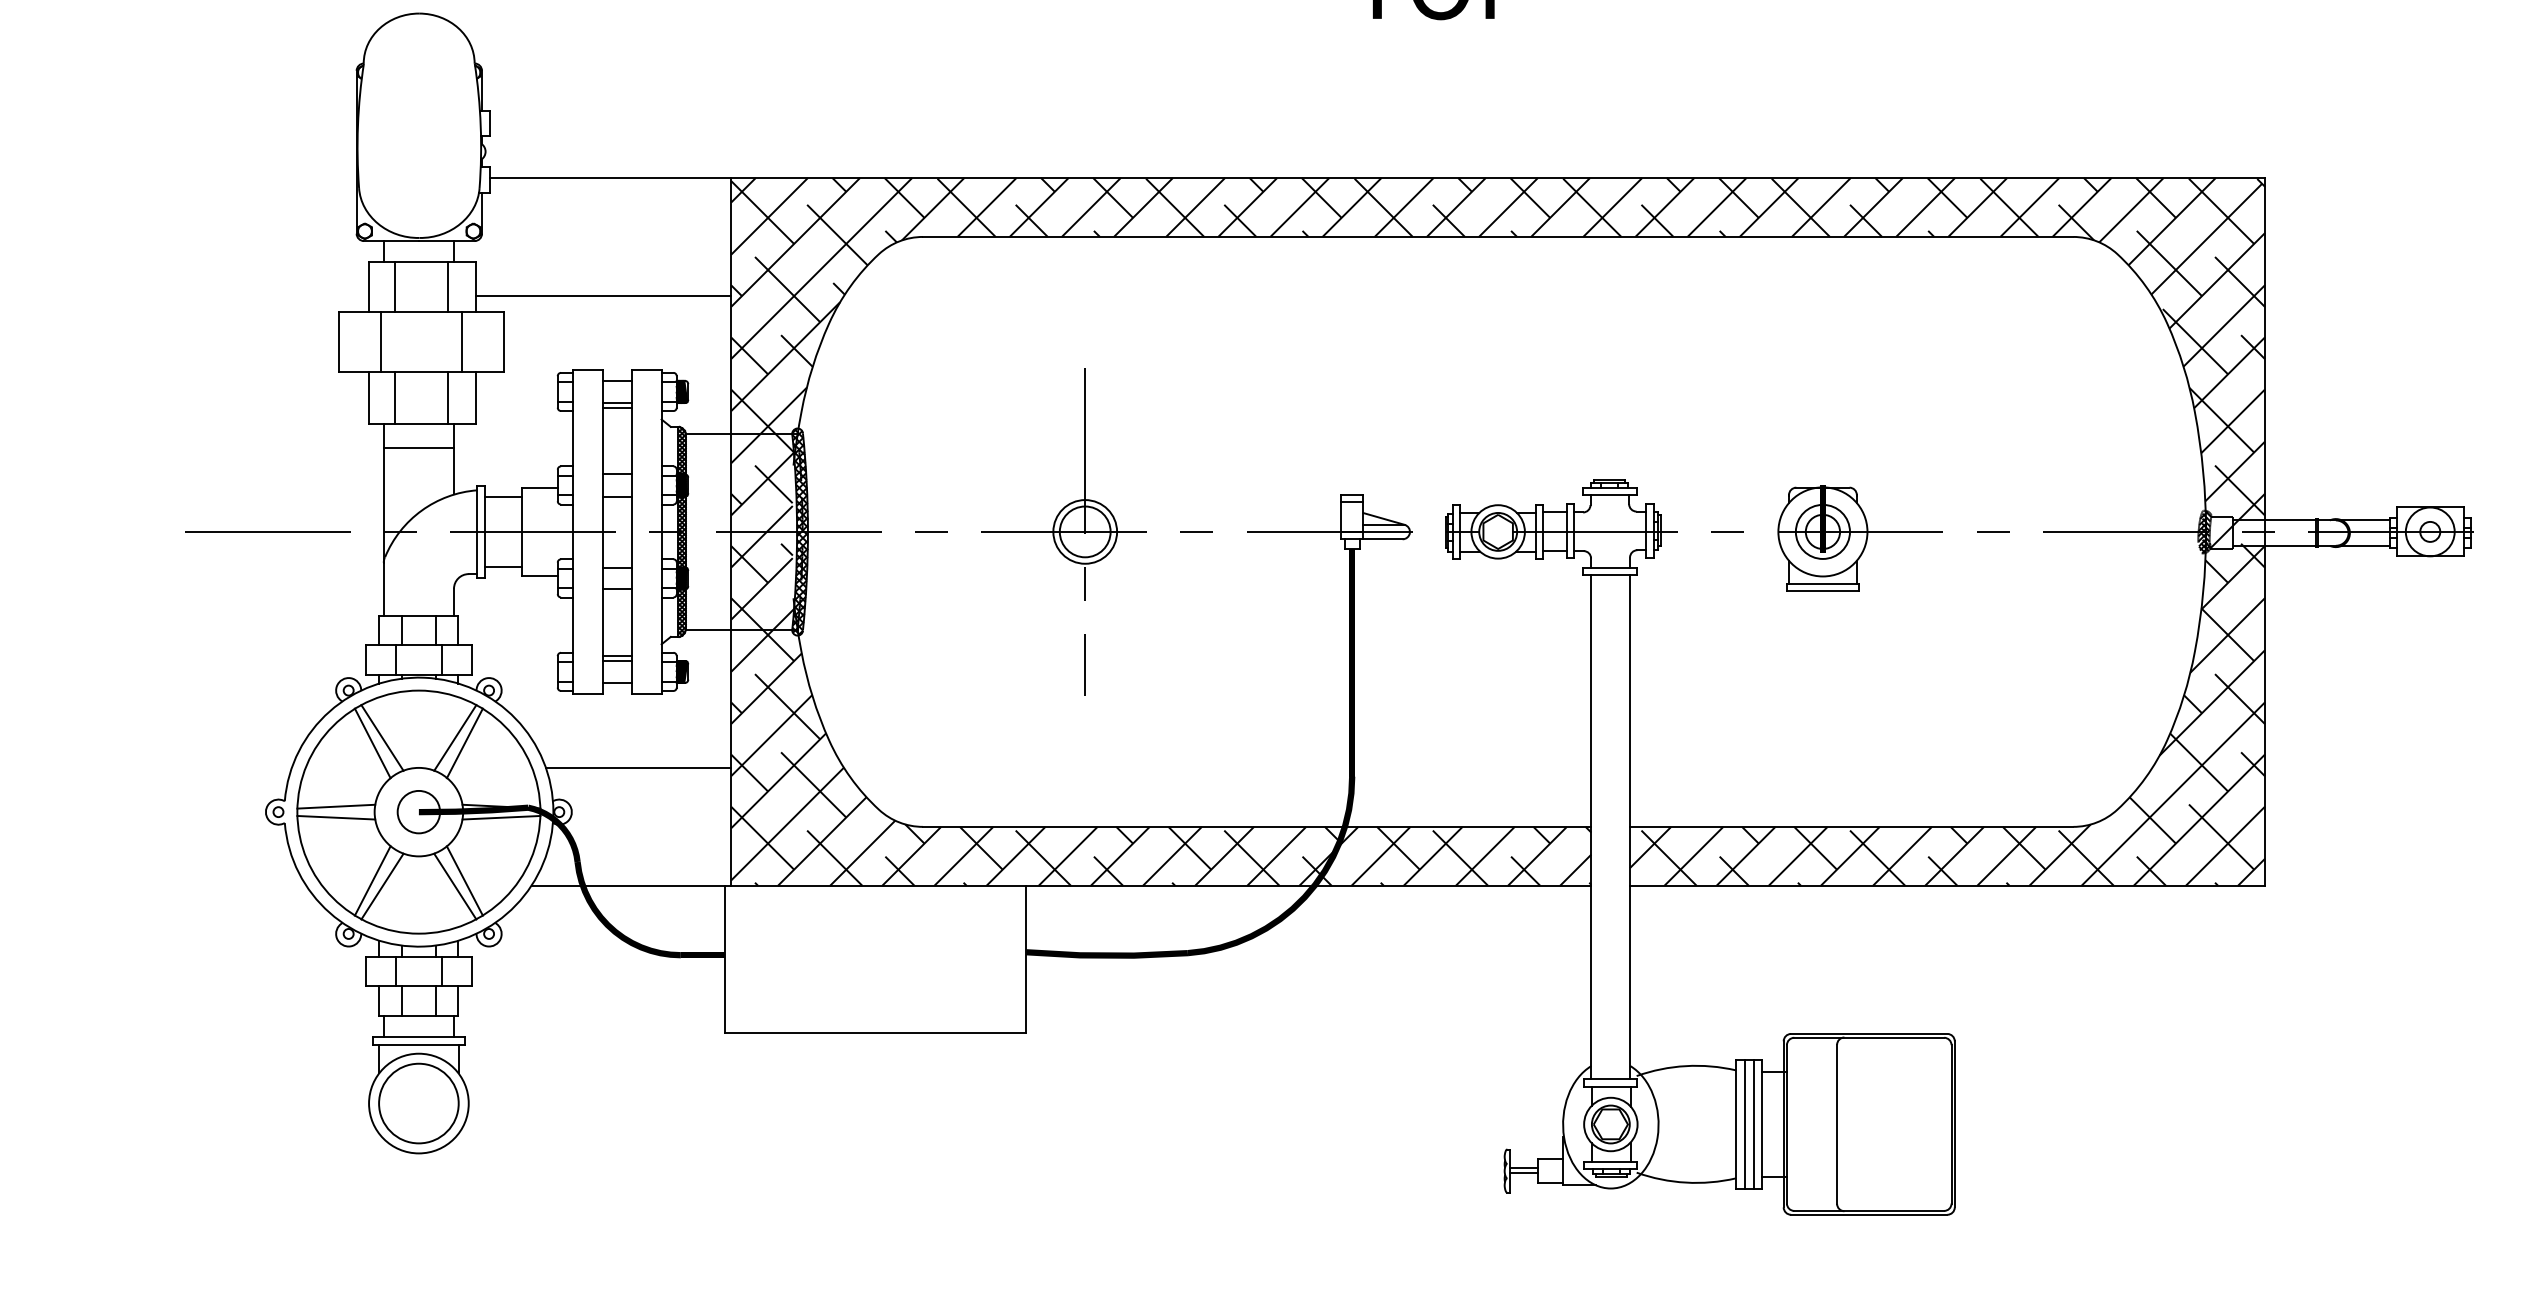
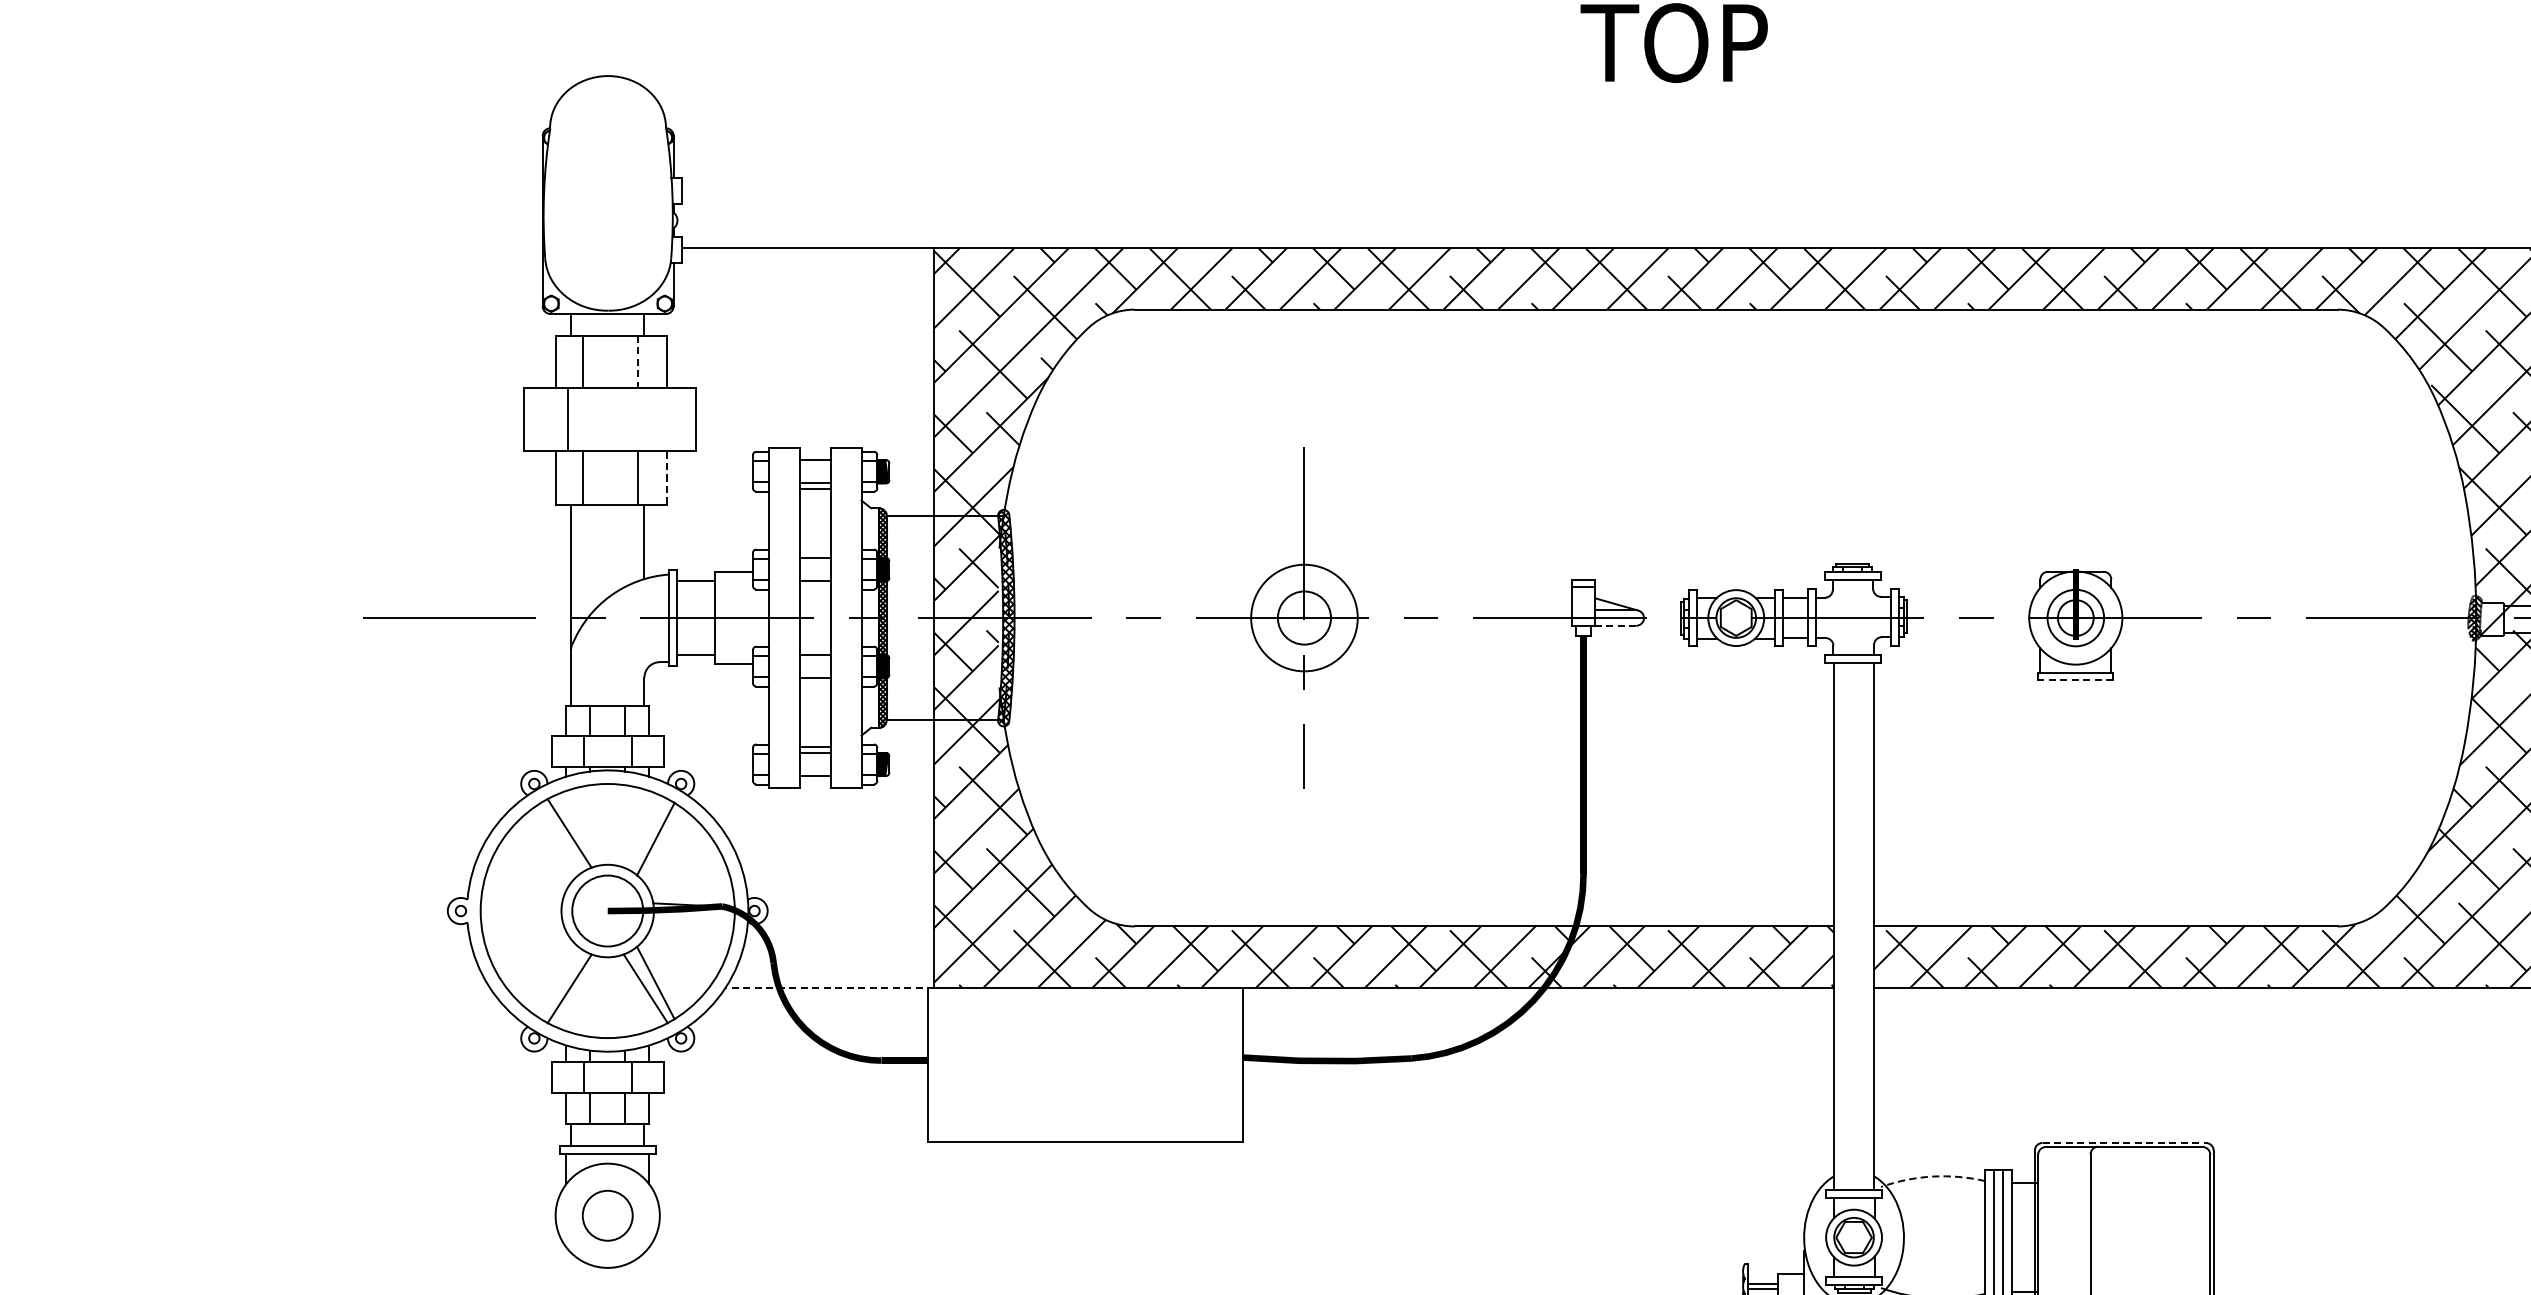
line: (447, 287) -> (637, 362), solid -> dashed
line: (603, 295) -> (800, 370), removed
line: (462, 341) -> (653, 418), removed
line: (475, 398) -> (666, 478), solid -> dashed
line: (418, 448) -> (607, 530), removed
circle: (1085, 531) -> (1304, 617), size x1.6
line: (1382, 539) -> (1615, 625), solid -> dashed
line: (1822, 590) -> (2075, 679), solid -> dashed
line: (455, 737) -> (646, 833), removed
line: (372, 743) -> (559, 839), removed
line: (638, 767) -> (837, 864), removed
line: (336, 806) -> (521, 905), removed
circle: (418, 811) -> (607, 910), size x1.6
line: (336, 817) -> (521, 916), removed
line: (501, 817) -> (694, 916), removed
line: (372, 880) -> (559, 982), removed
line: (631, 885) -> (830, 987), solid -> dashed
line: (1869, 1033) -> (2124, 1142), solid -> dashed
arc: (1685, 1066) -> (1932, 1177), solid -> dashed
circle: (418, 1103) -> (607, 1215), size x0.6

